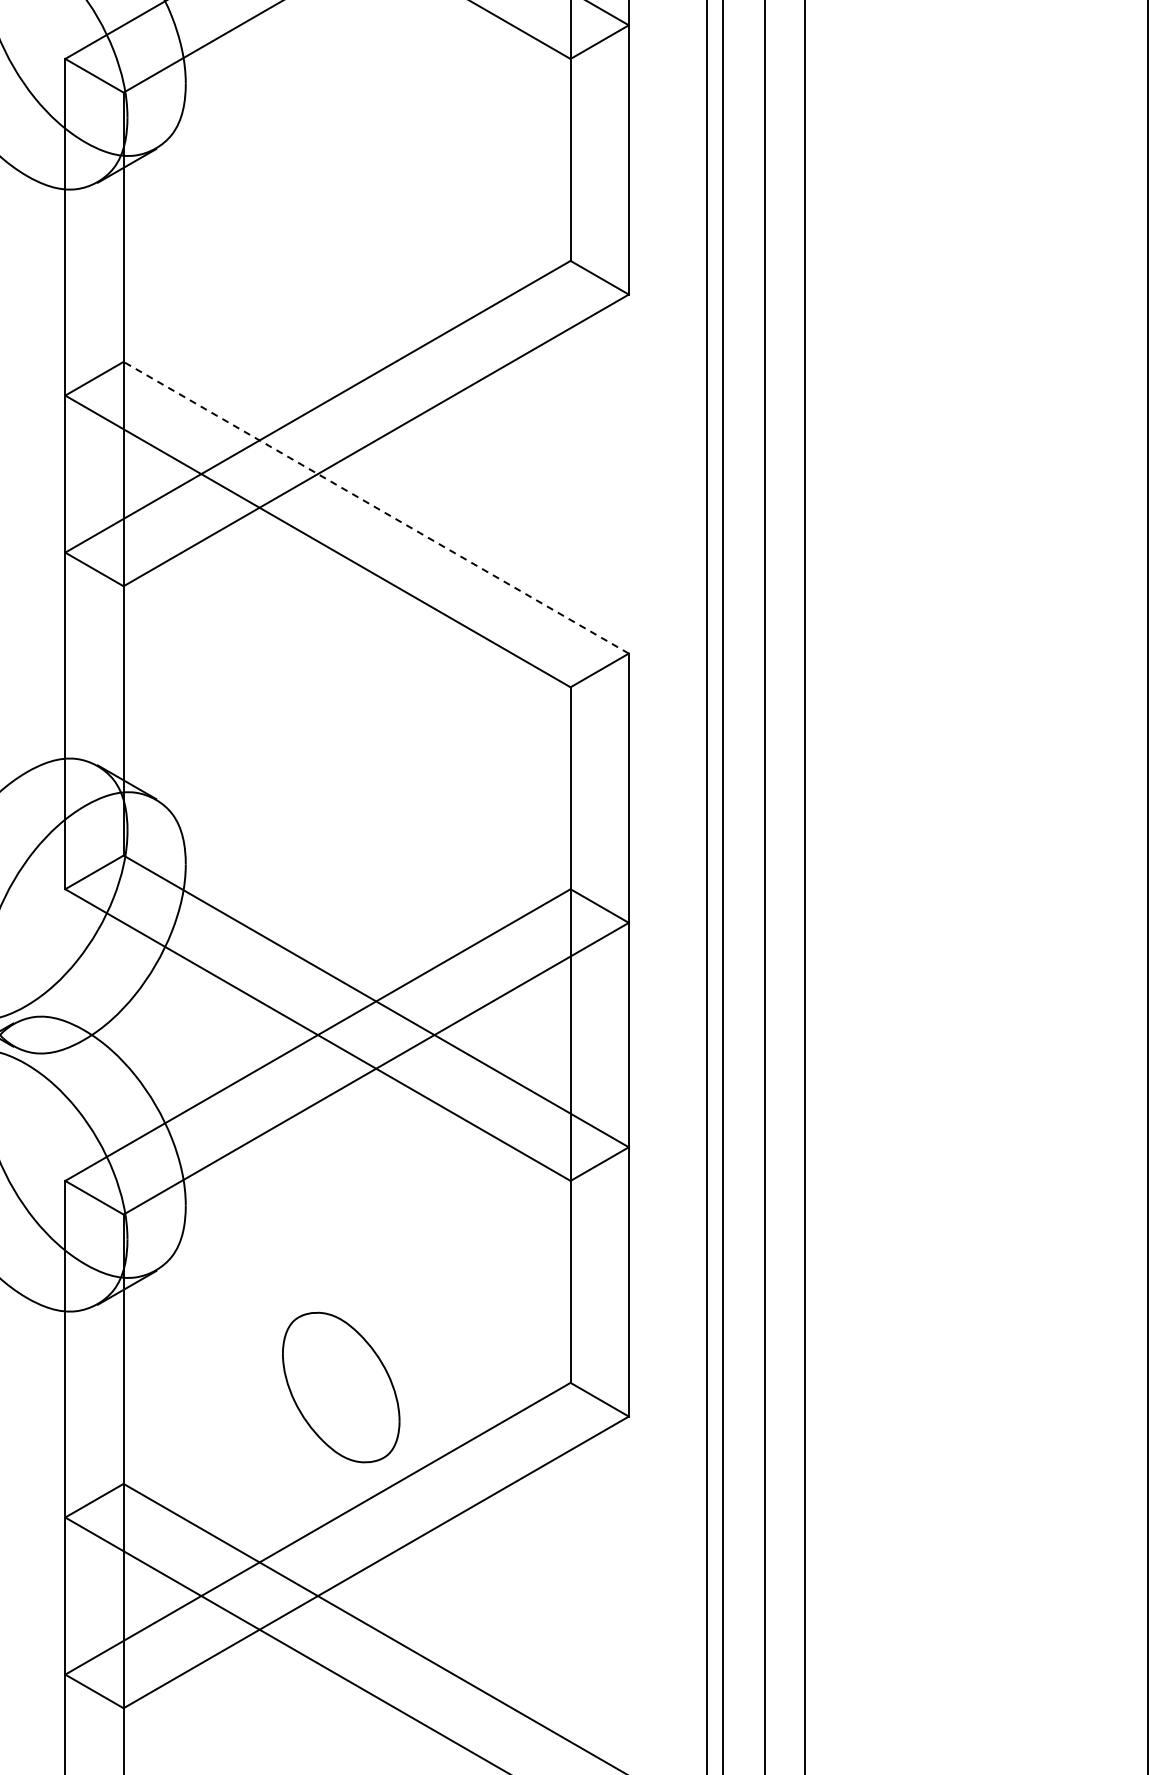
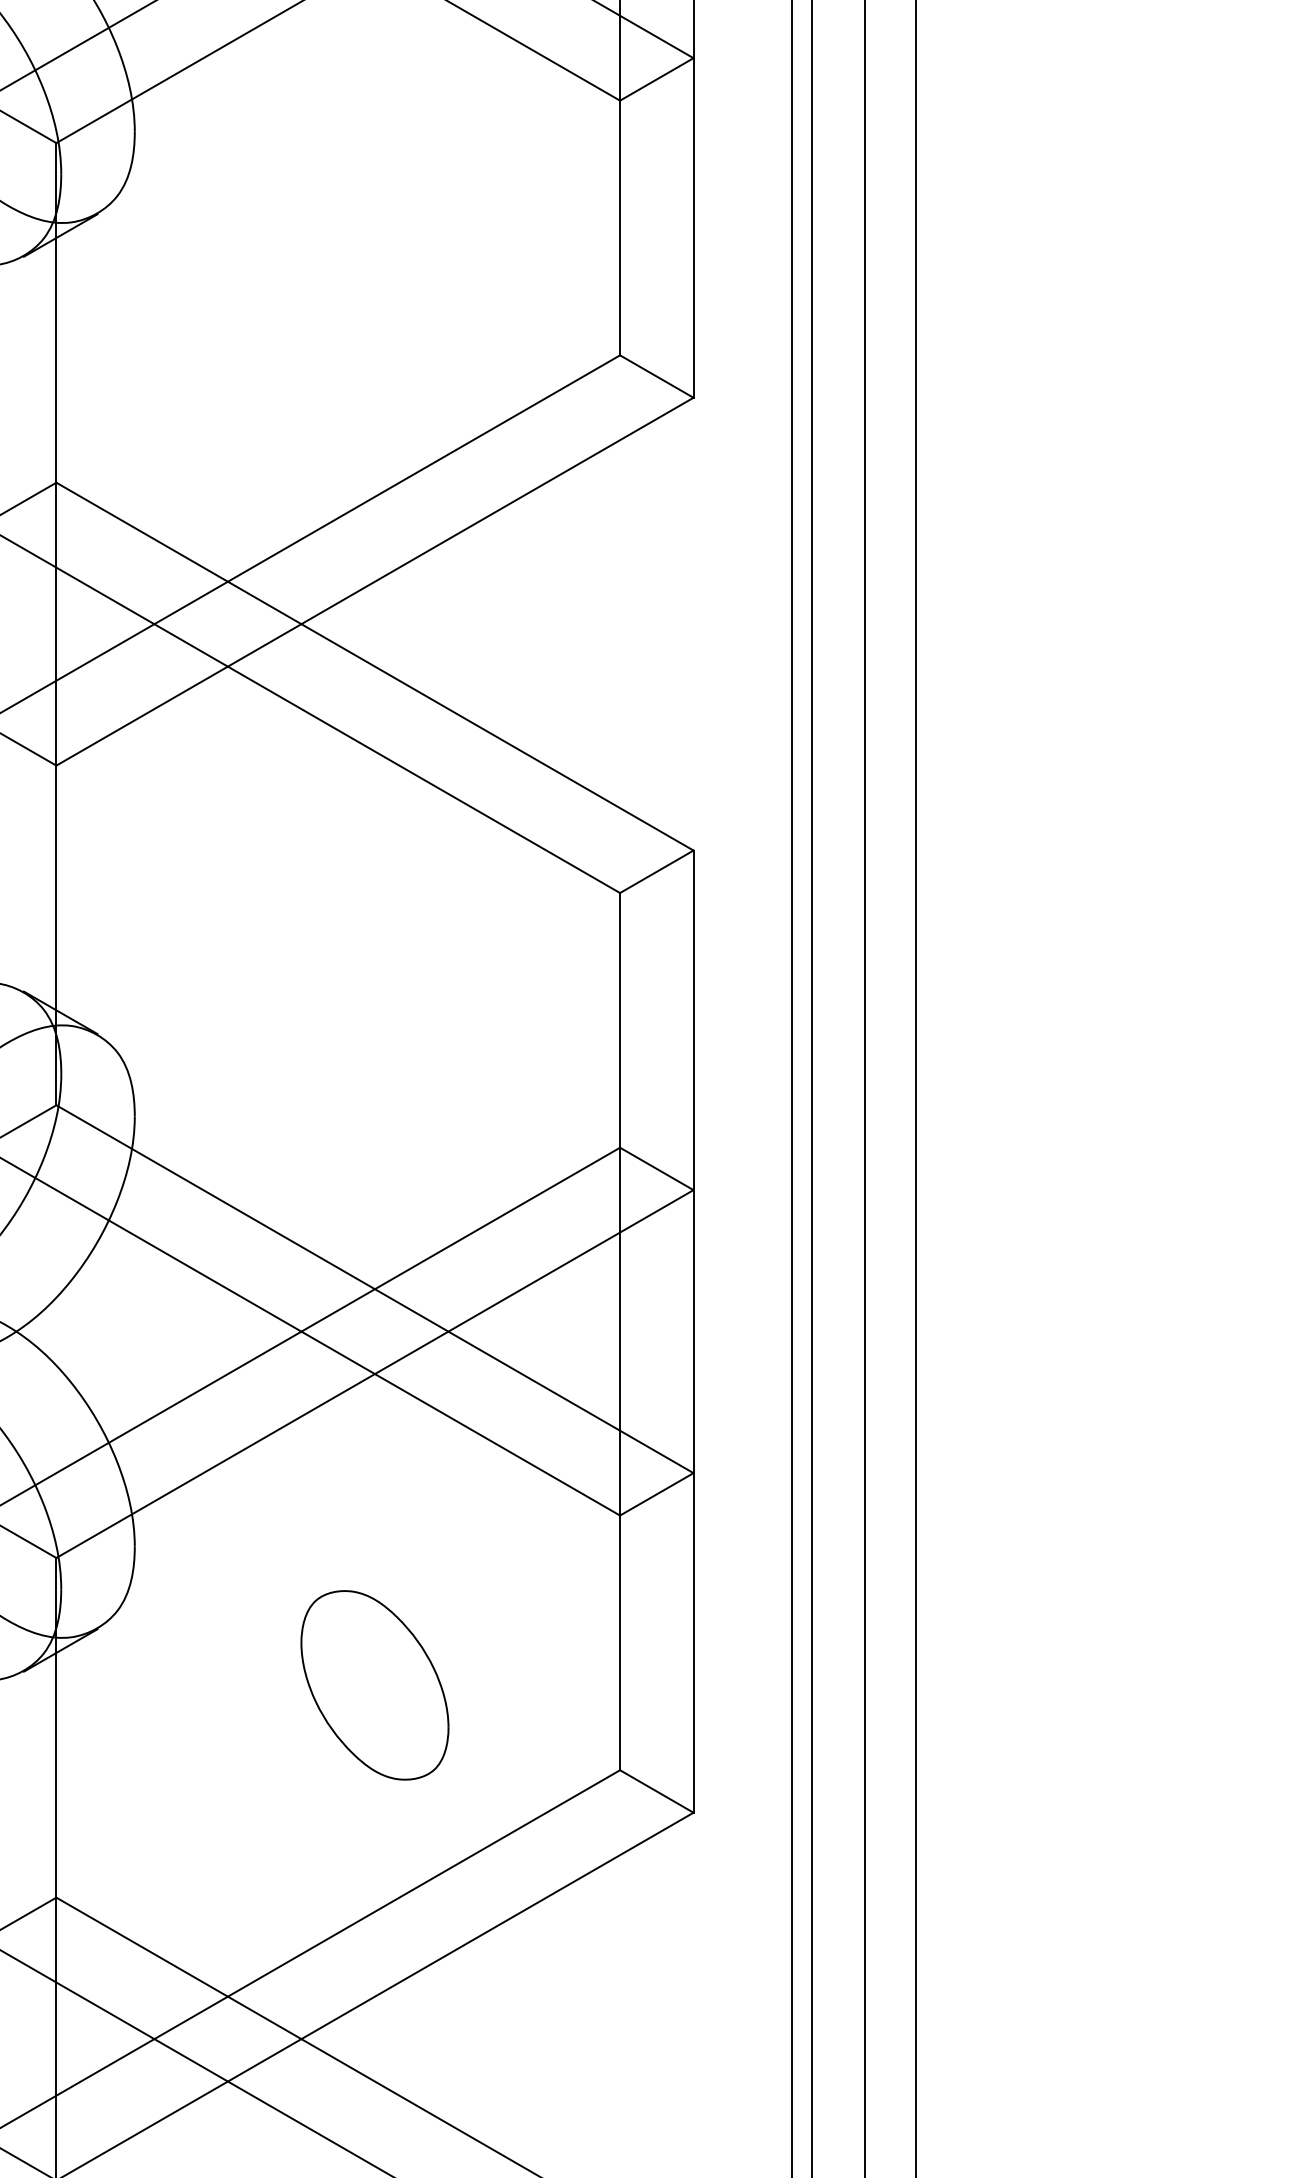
line: (376, 507) -> (375, 666), dashed -> solid
part: (341, 1387) -> (375, 1685), moved

